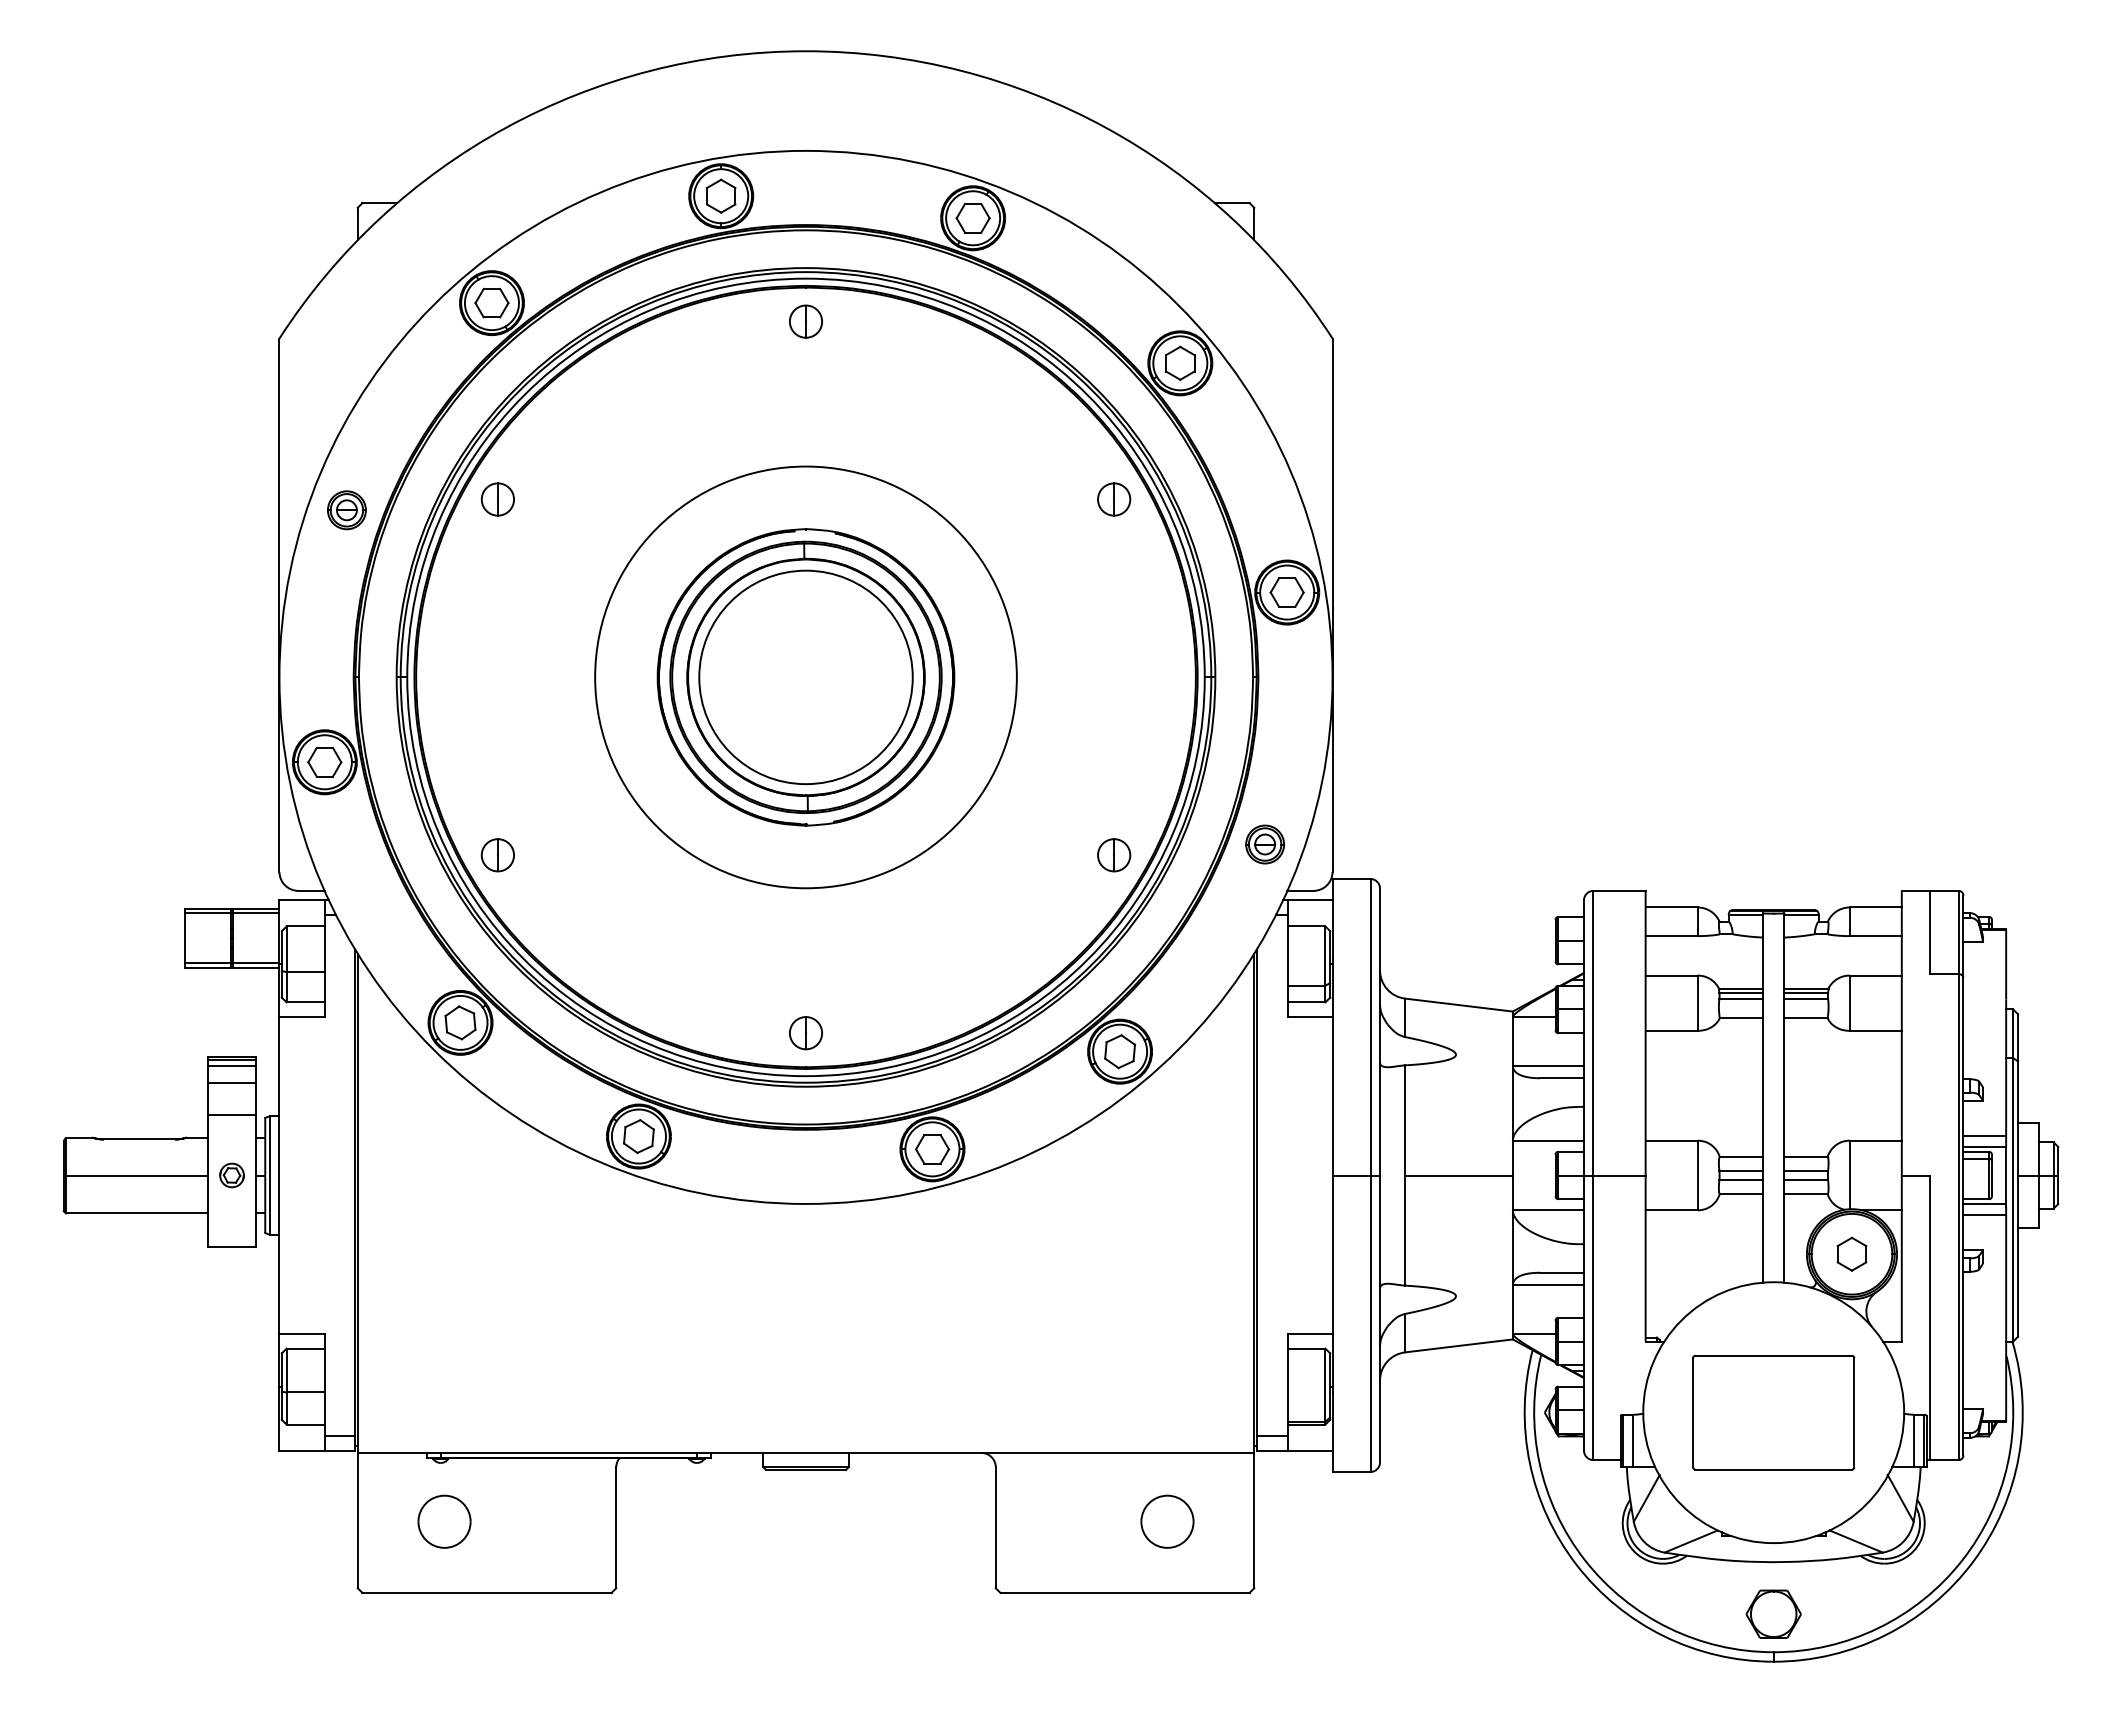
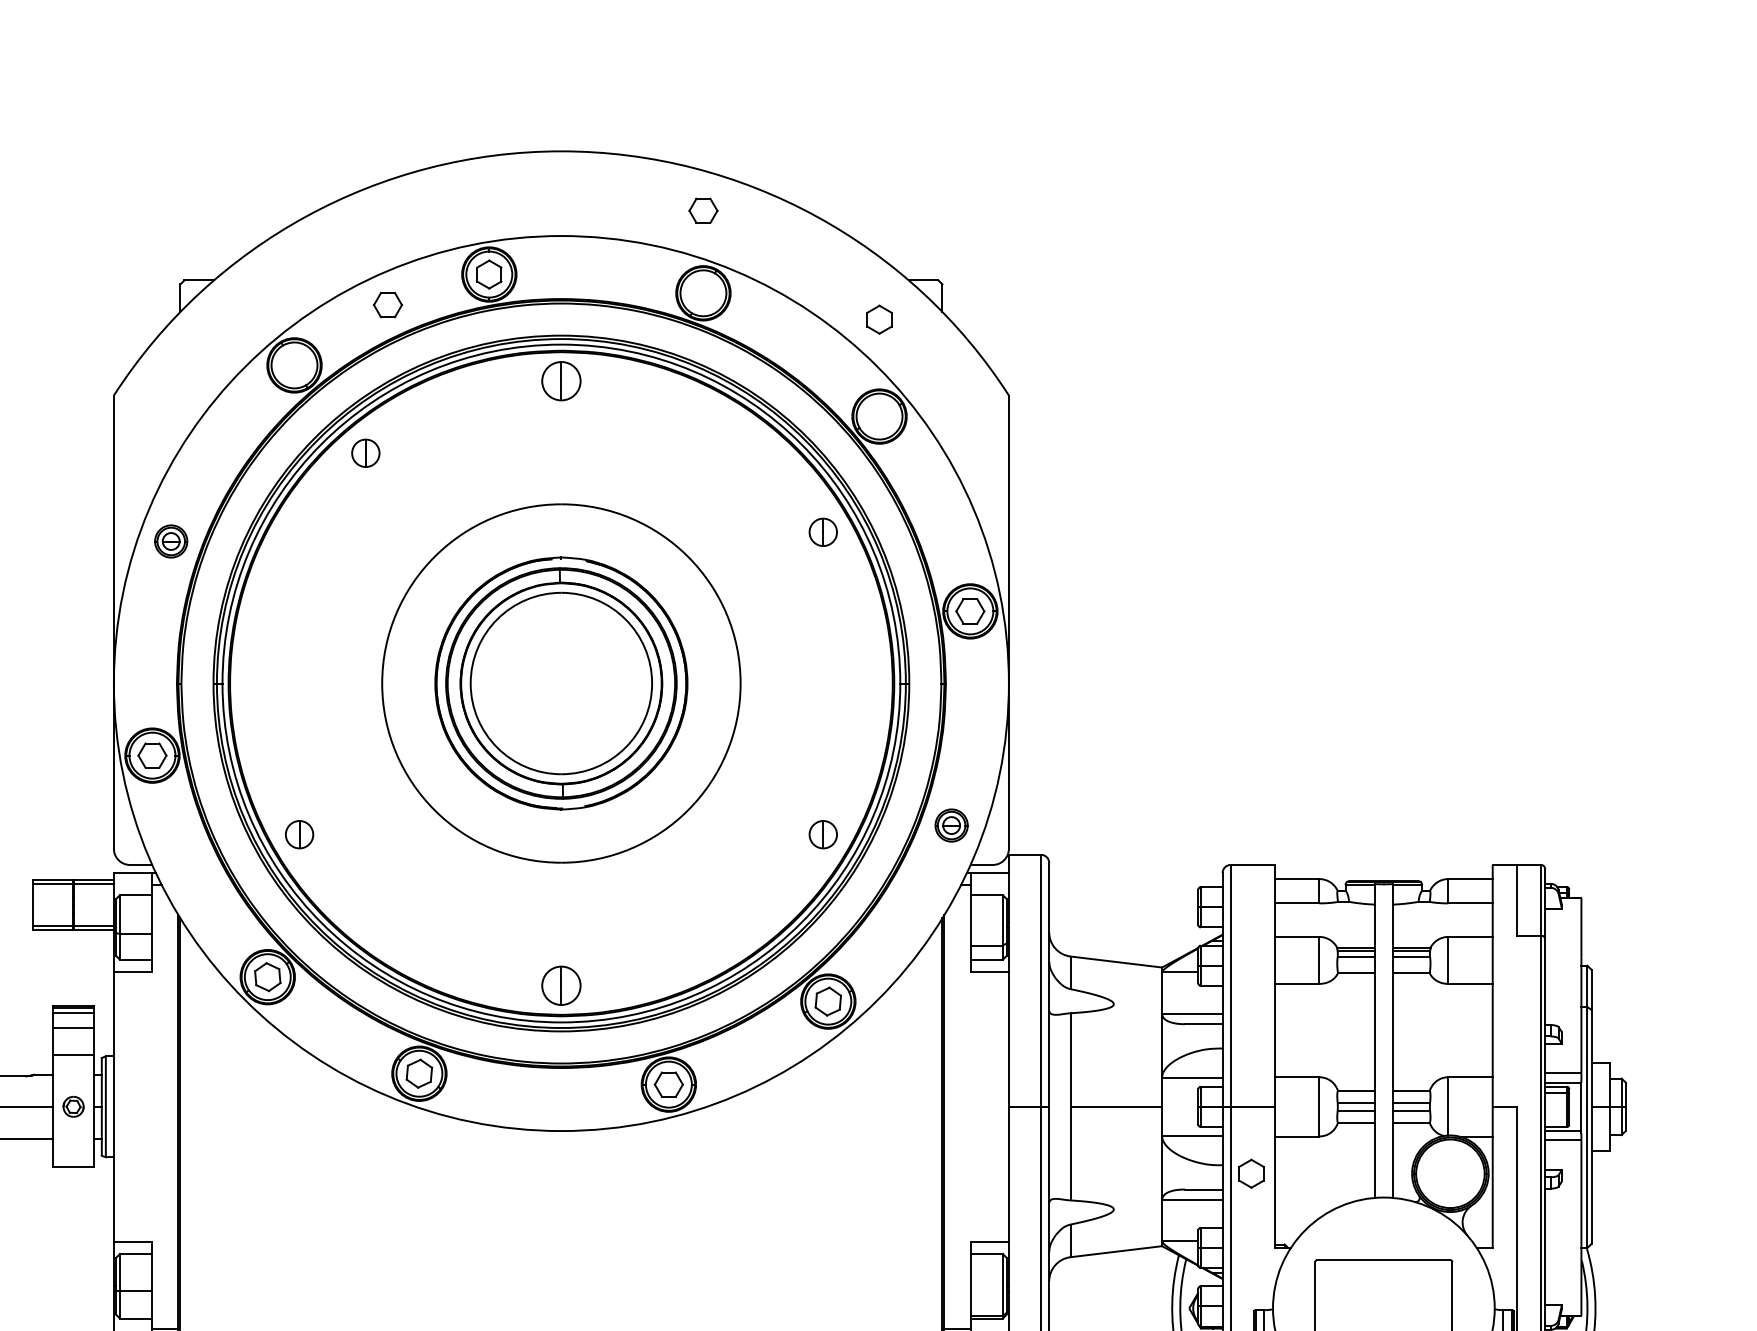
part: (972, 218) -> (702, 211), moved
part: (491, 302) -> (387, 304), moved
part: (805, 321) -> (560, 381), size x1.4
part: (1180, 362) -> (879, 318), moved
part: (497, 499) -> (365, 453), moved
part: (805, 1033) -> (560, 986), size x1.4
part: (1851, 1253) -> (1251, 1173), moved

